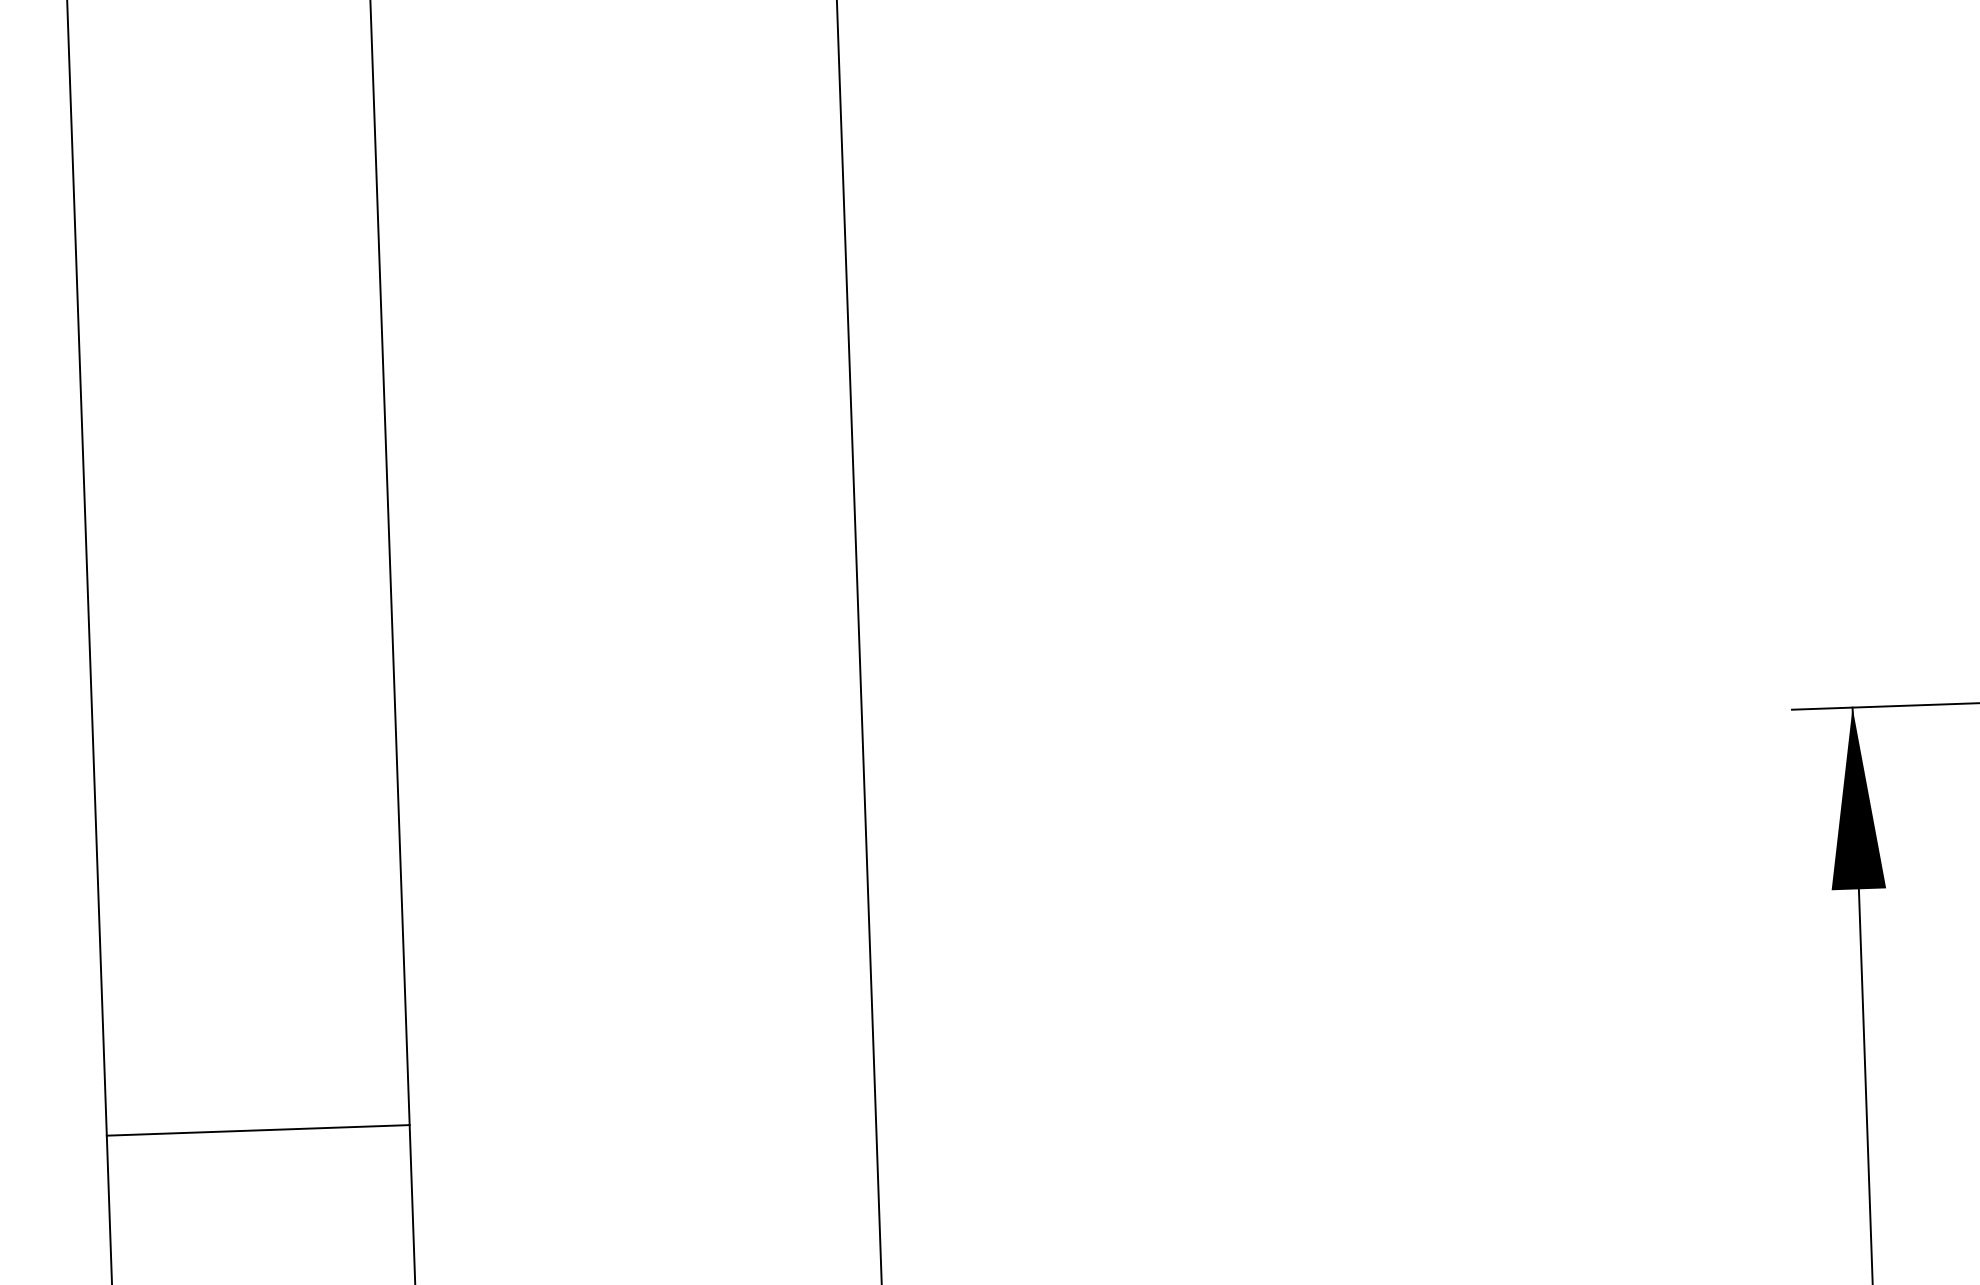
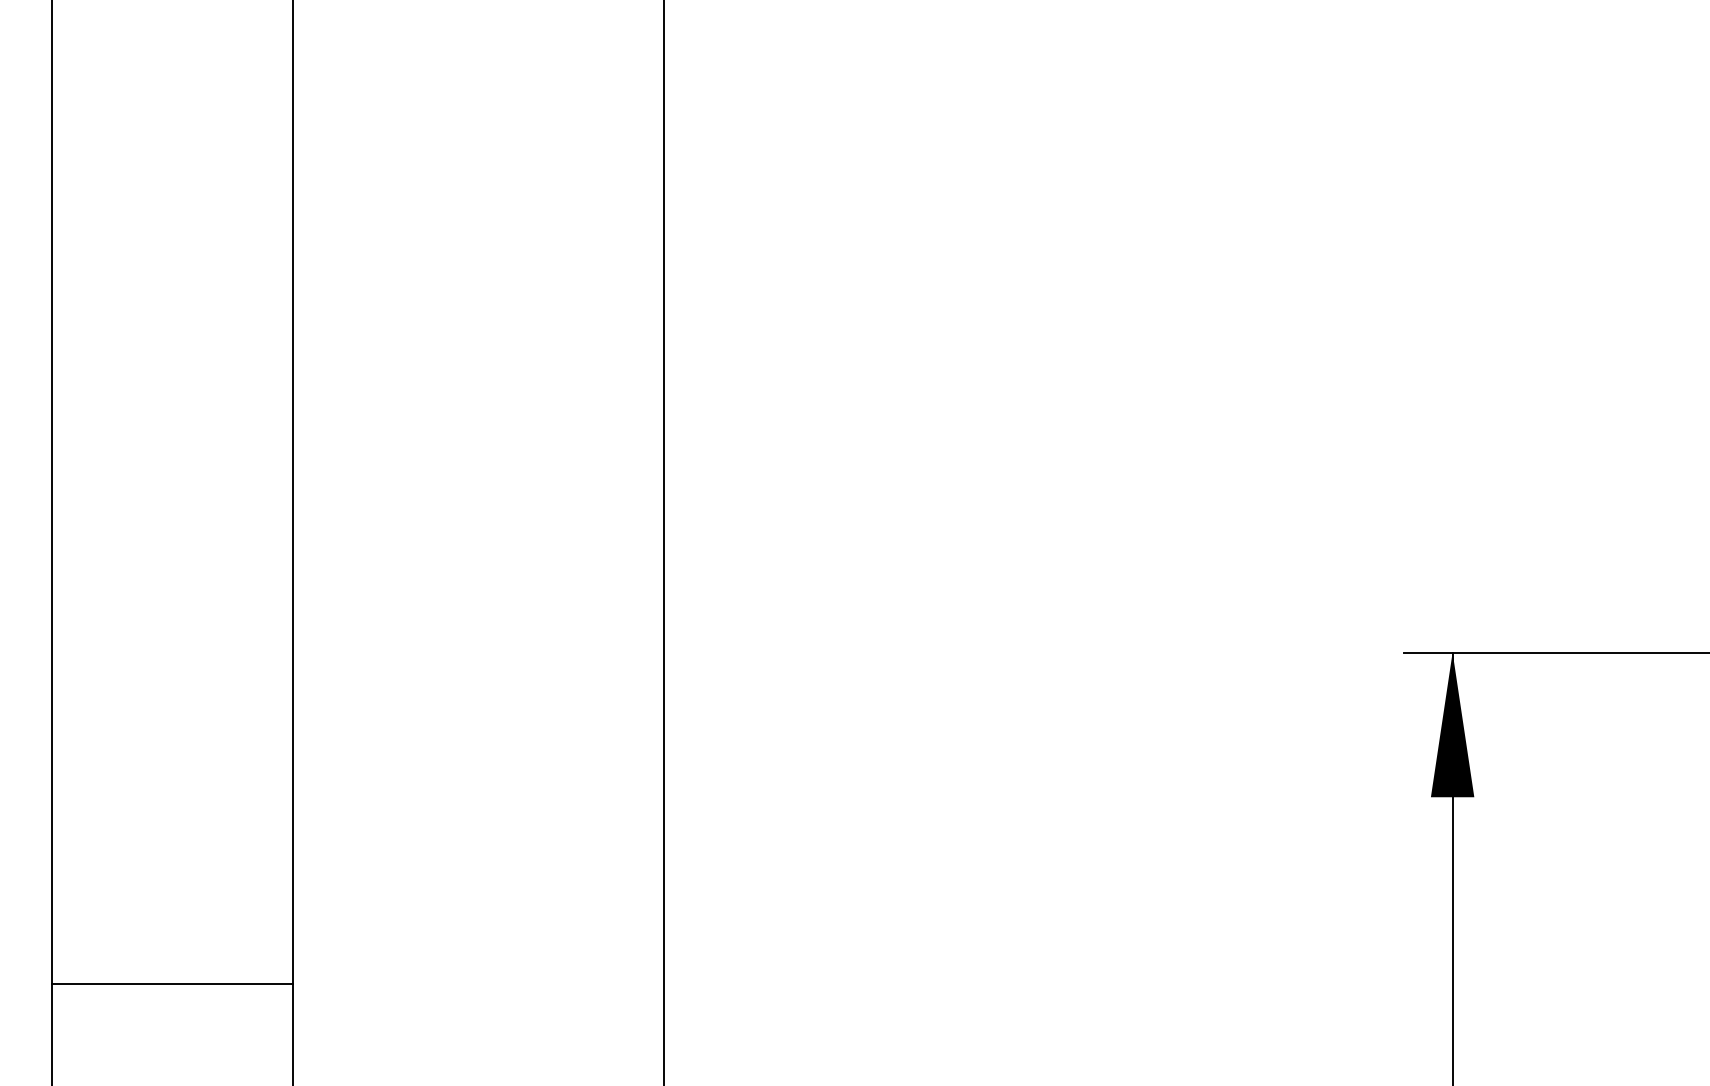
line: (258, 1130) -> (172, 983), moved

